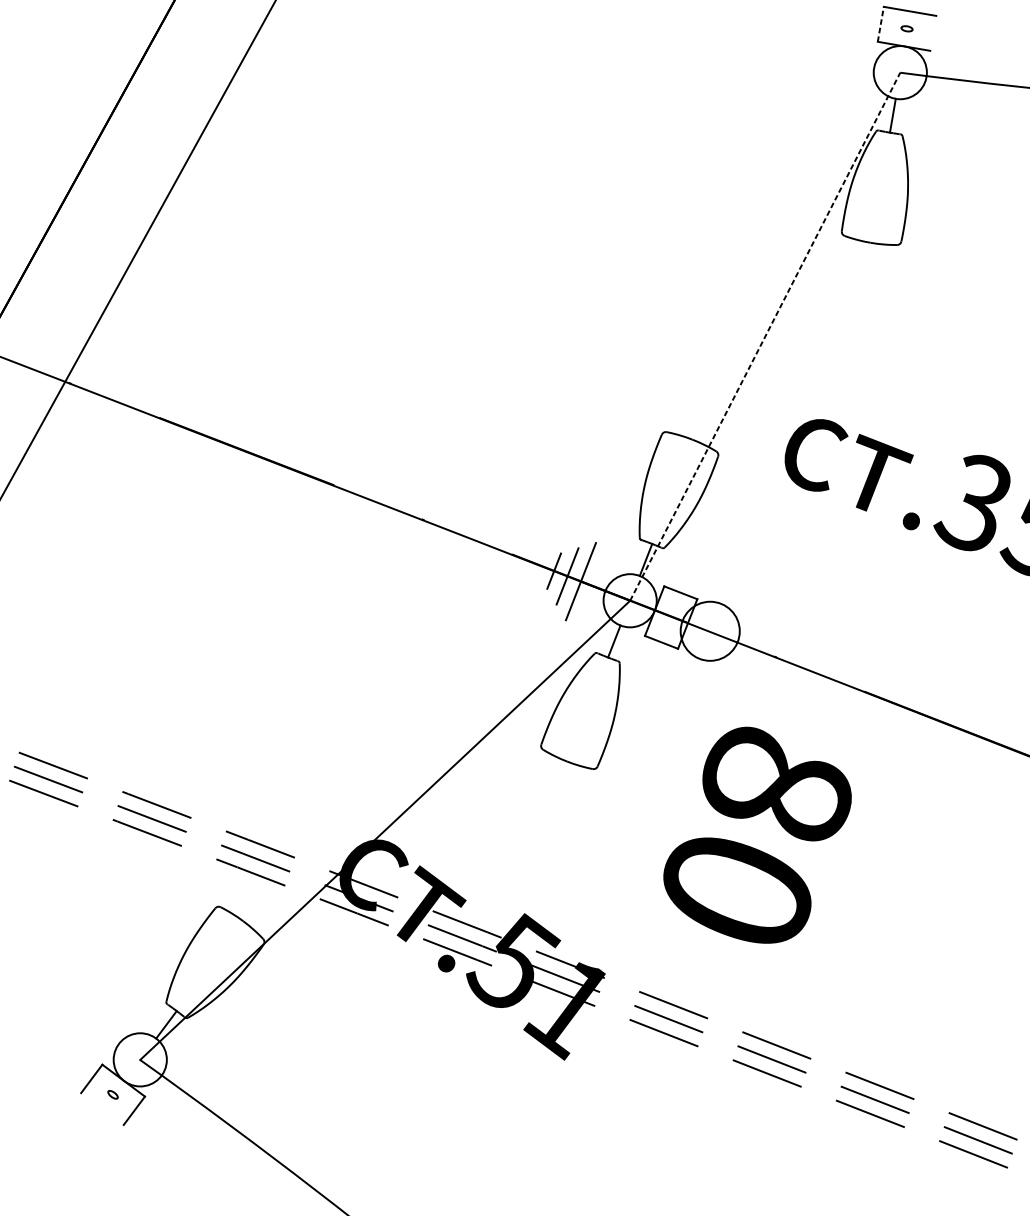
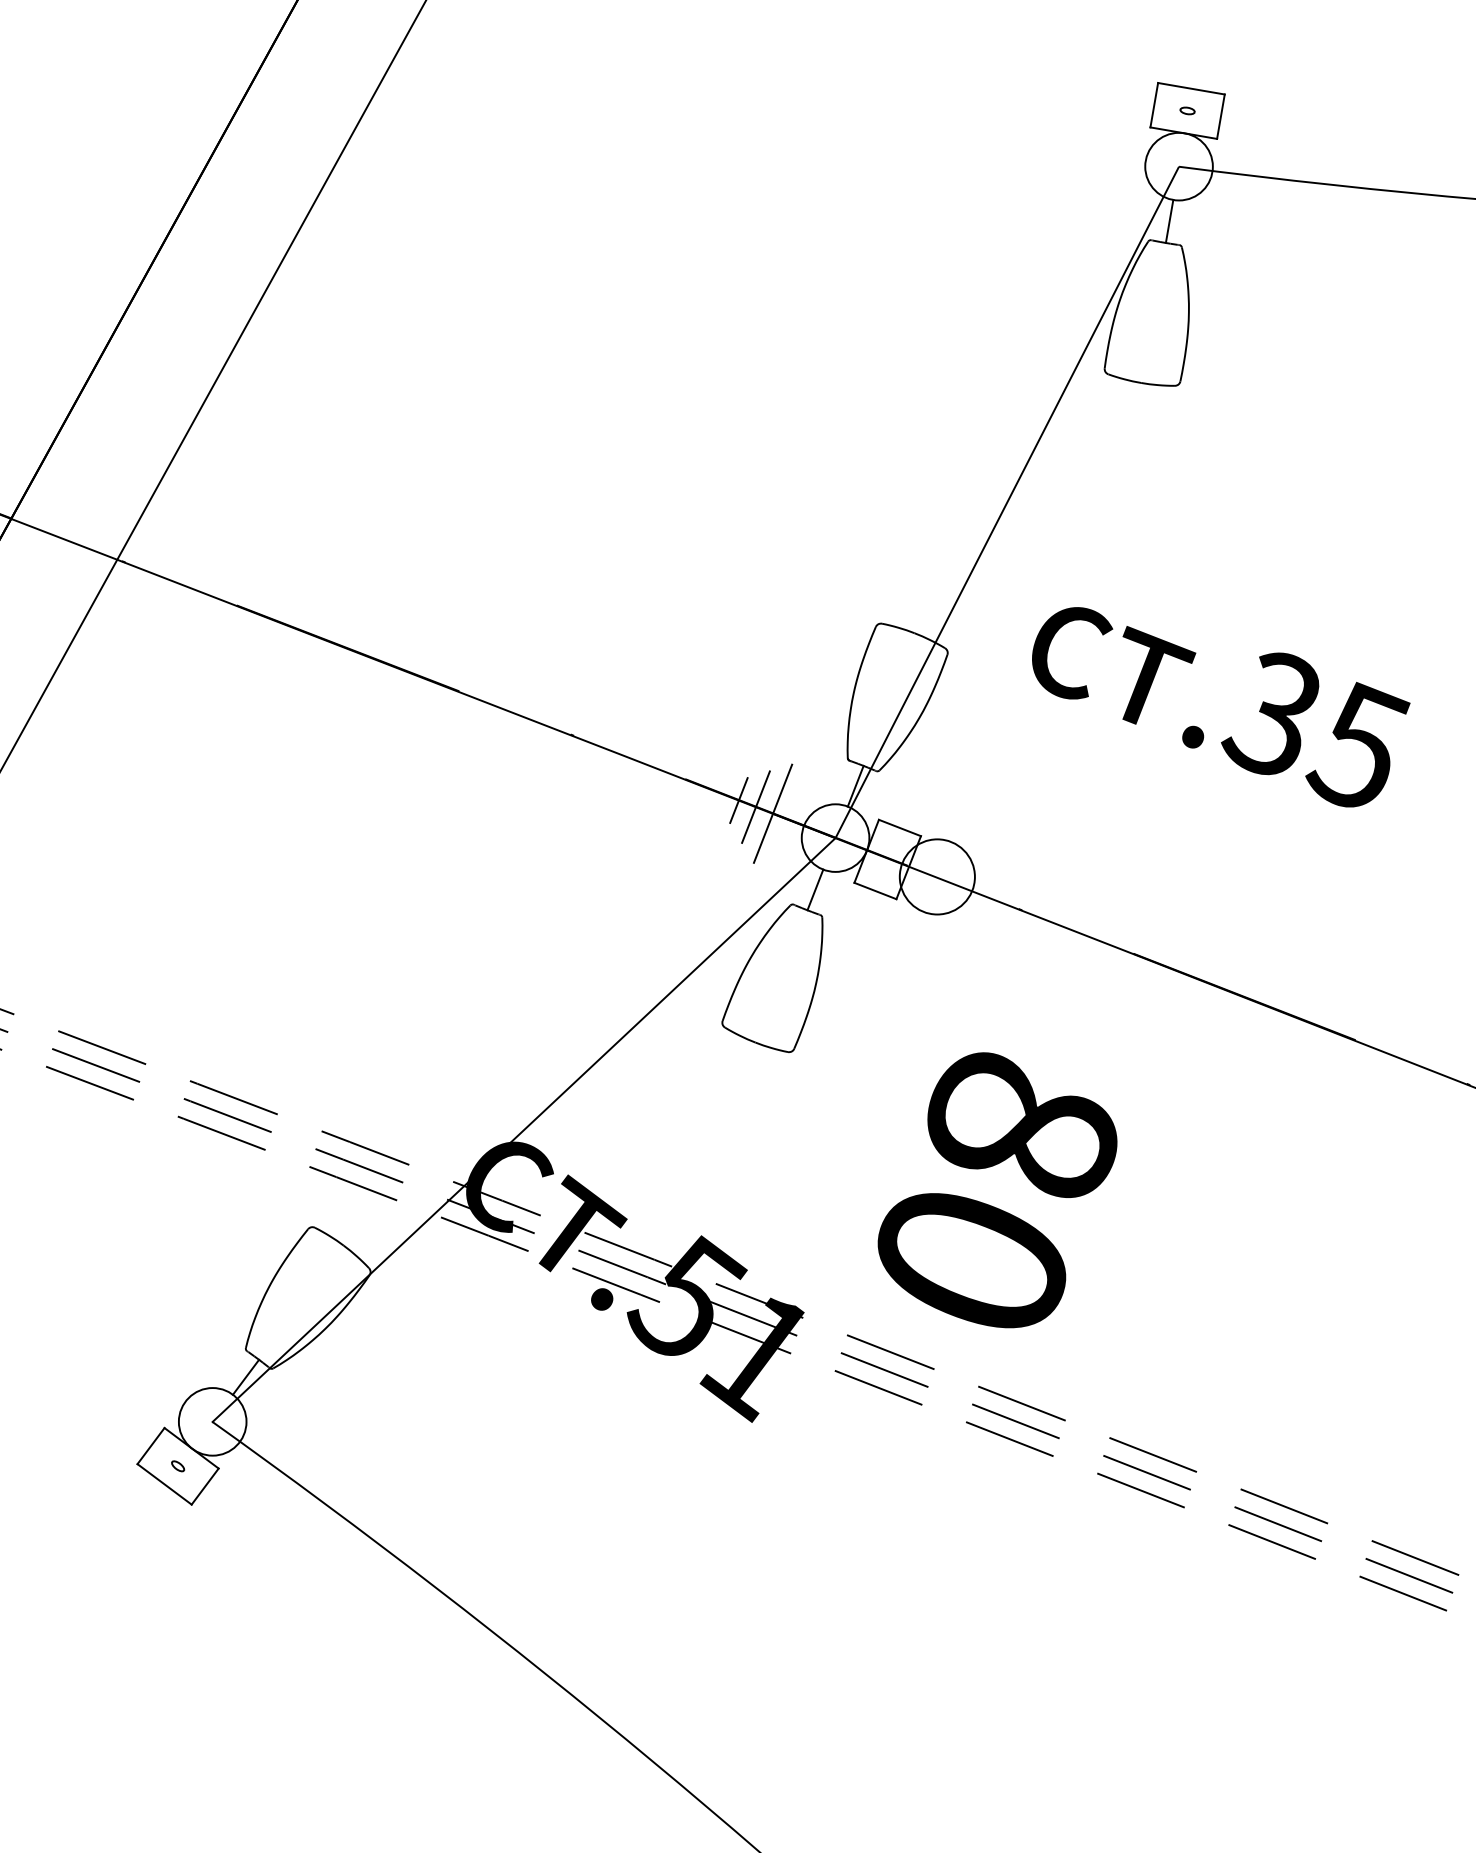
line: (881, 24) -> (1154, 105), dashed -> solid
line: (932, 33) -> (1220, 116), added
line: (765, 336) -> (1007, 501), dashed -> solid
text: (757, 835) -> (997, 1190), moved
line: (102, 1109) -> (164, 1484), added

